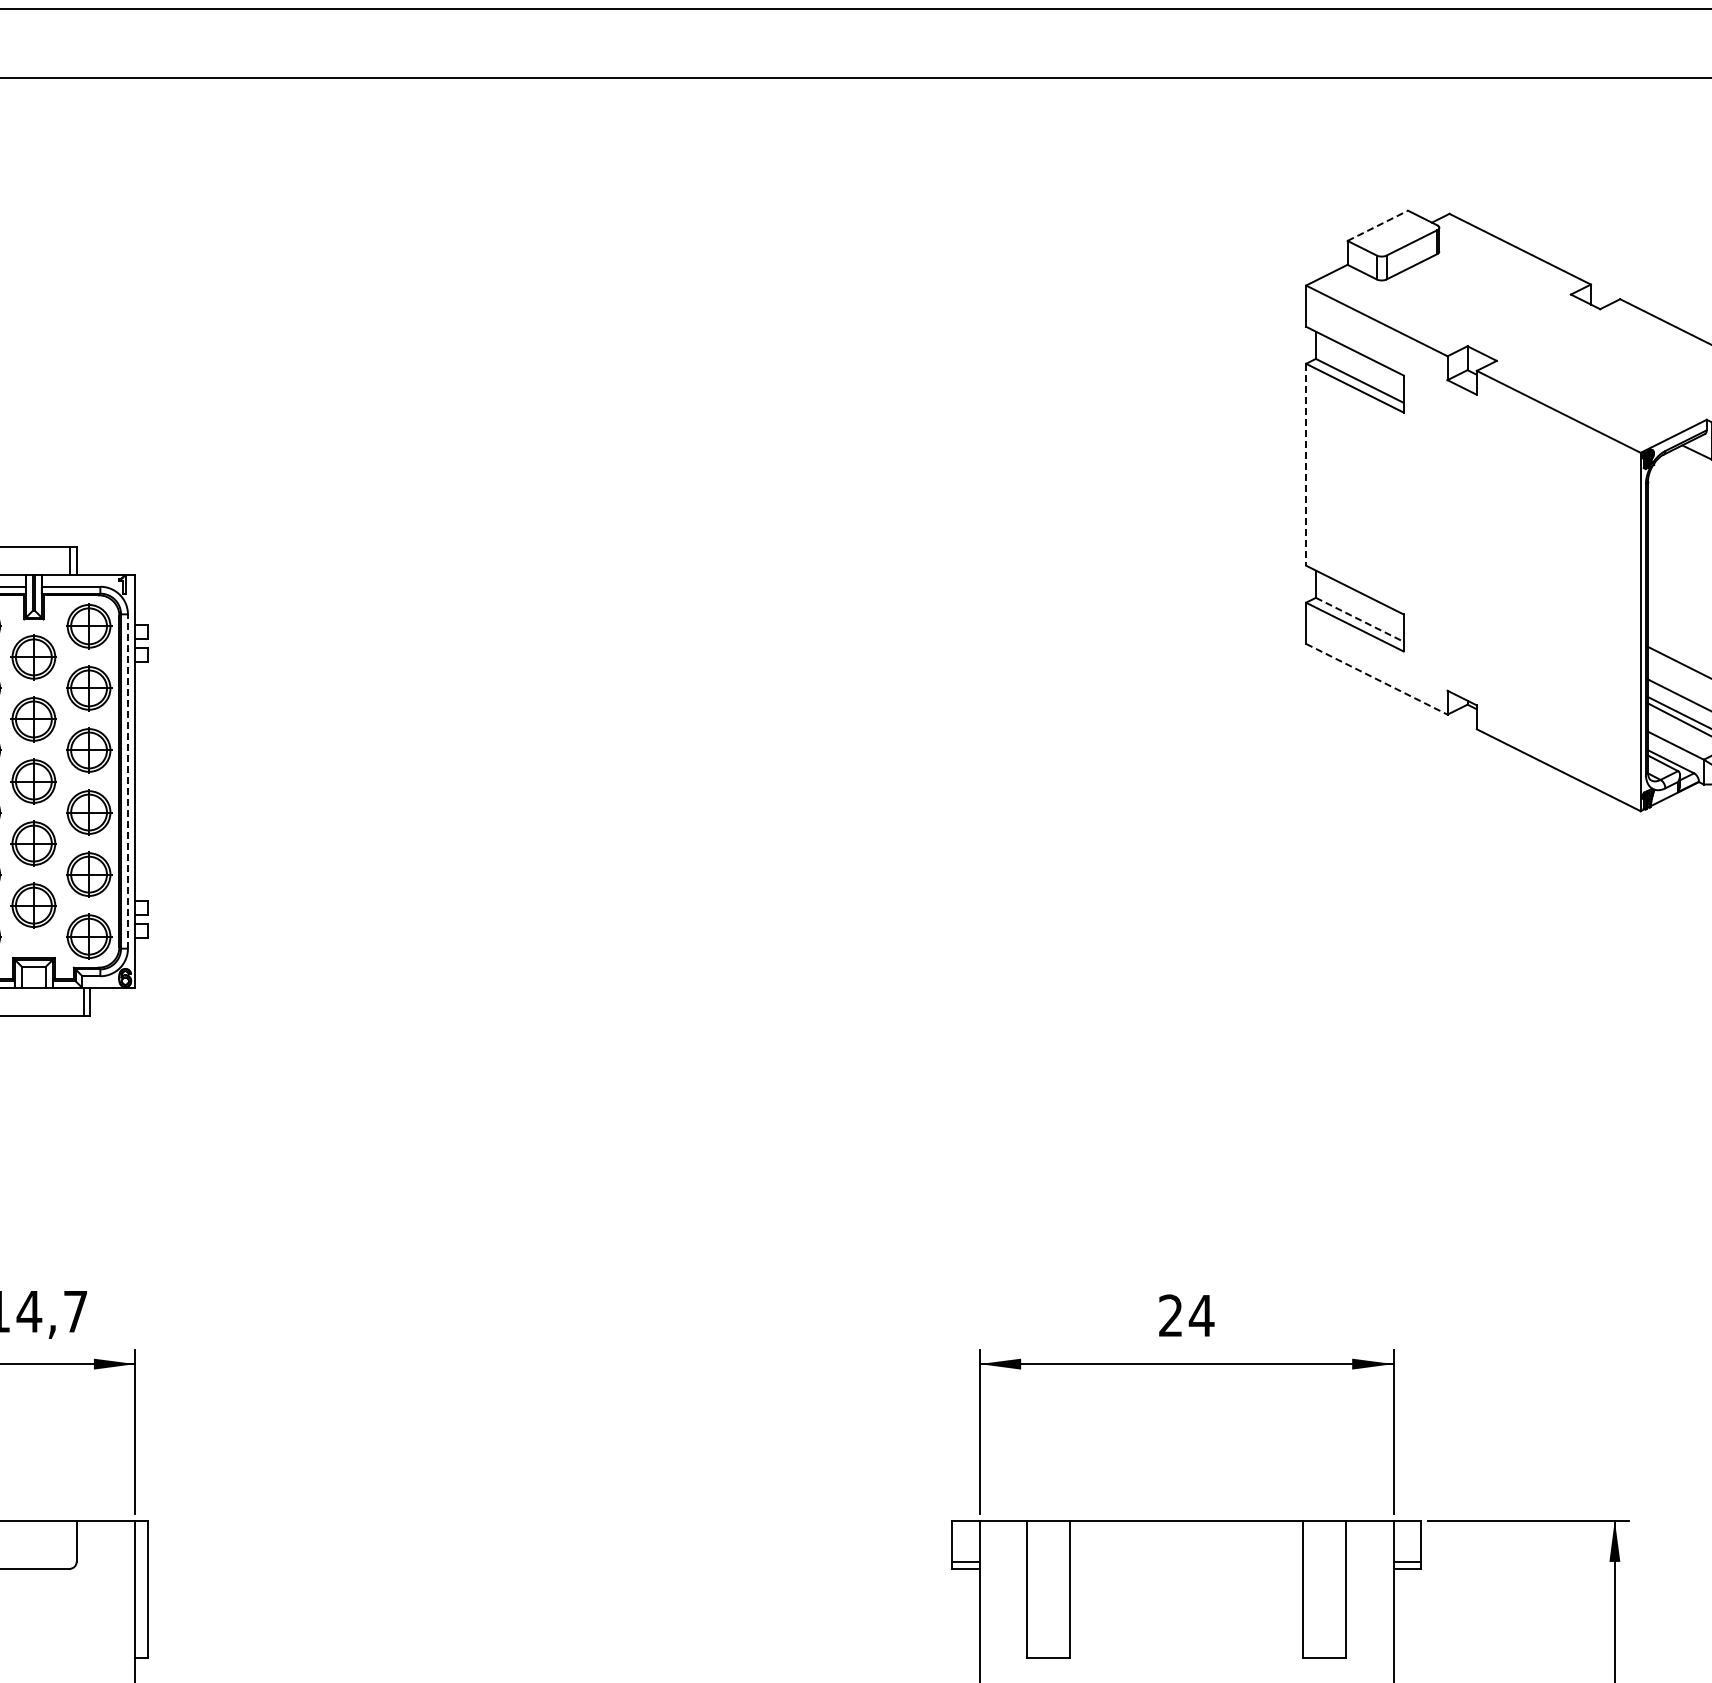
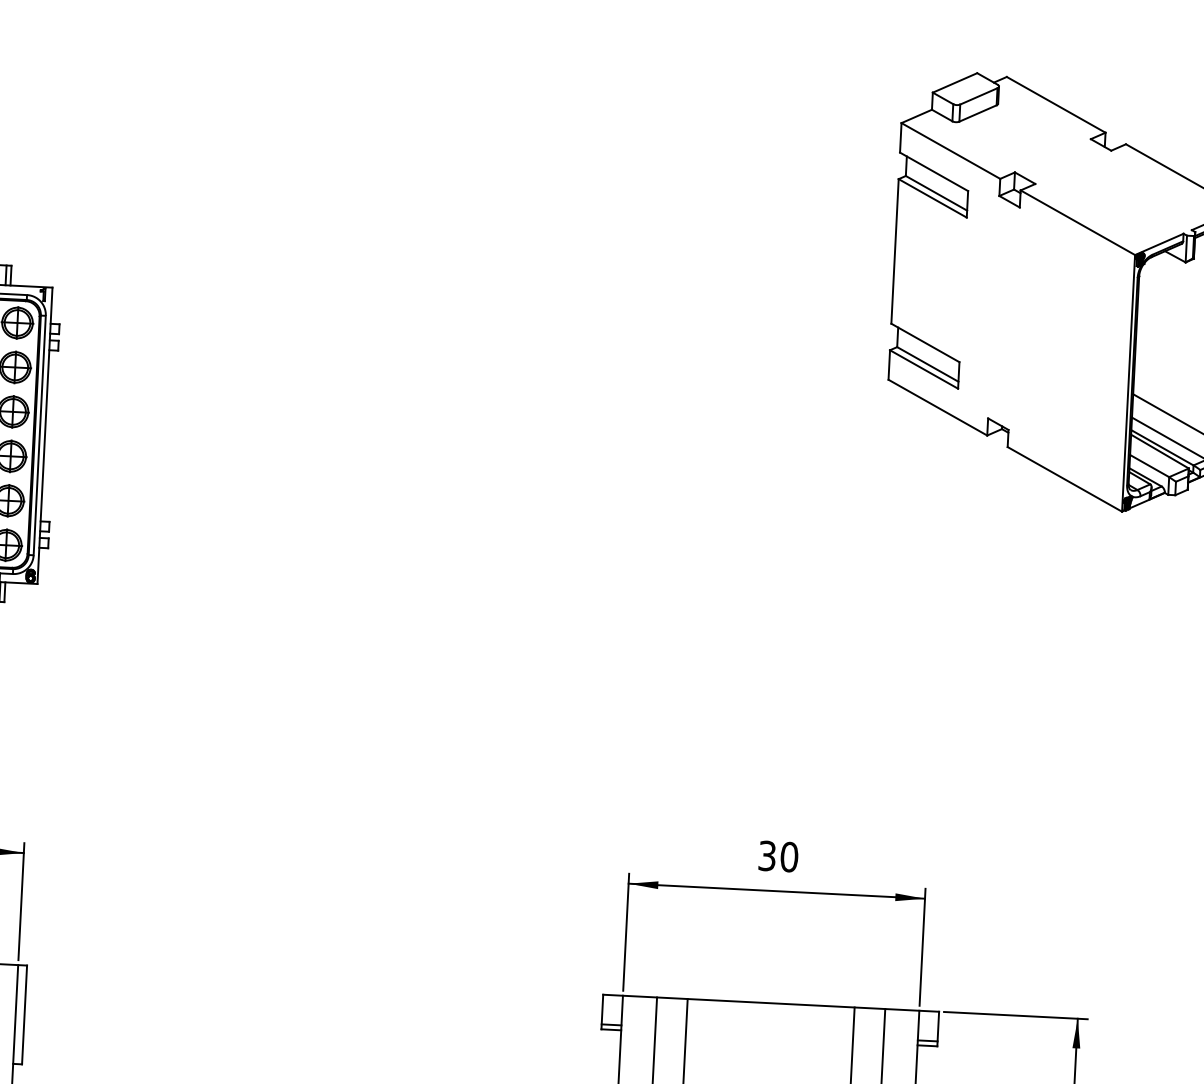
line: (1377, 225) -> (954, 82), dashed -> solid
line: (1306, 464) -> (895, 251), dashed -> solid
line: (1360, 620) -> (928, 364), dashed -> solid
line: (1377, 679) -> (938, 407), dashed -> solid
line: (127, 781) -> (39, 435), dashed -> solid
text: (1186, 1315) -> (778, 856), 24 -> 30

